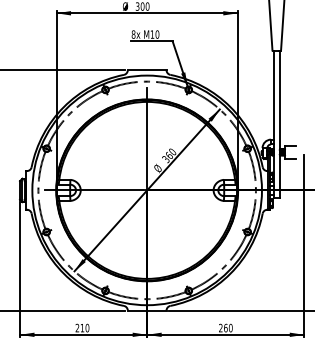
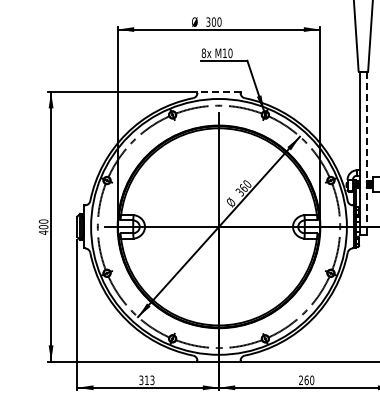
line: (147, 69) -> (219, 92), solid -> dashed
line: (279, 120) -> (366, 149), solid -> dashed
text: (82, 328) -> (146, 380), 210 -> 313

